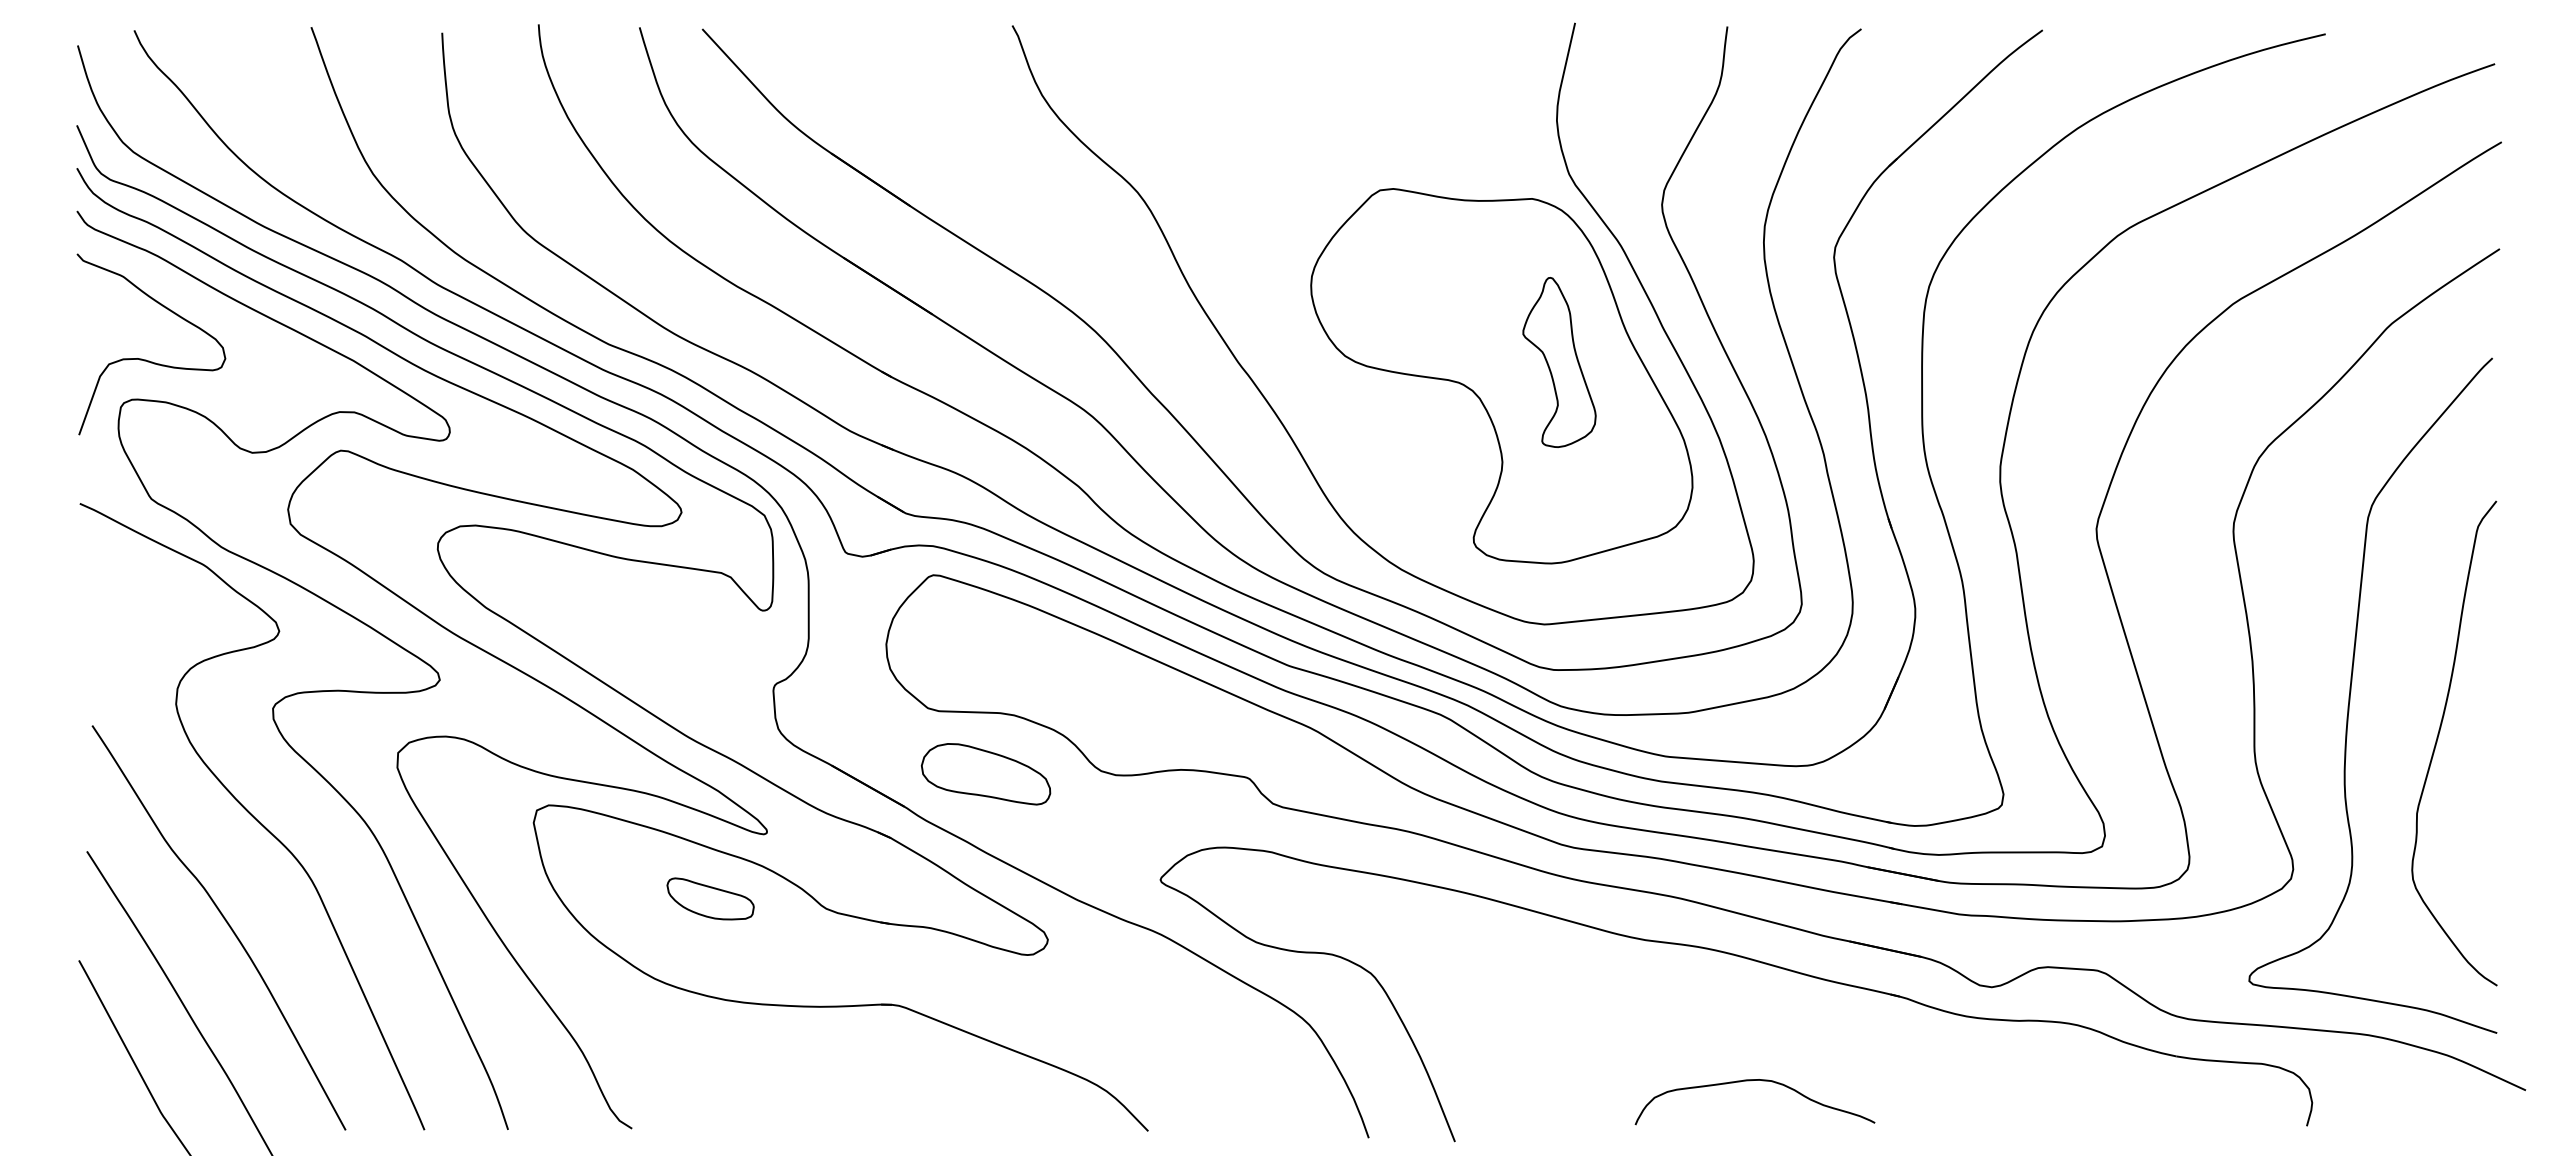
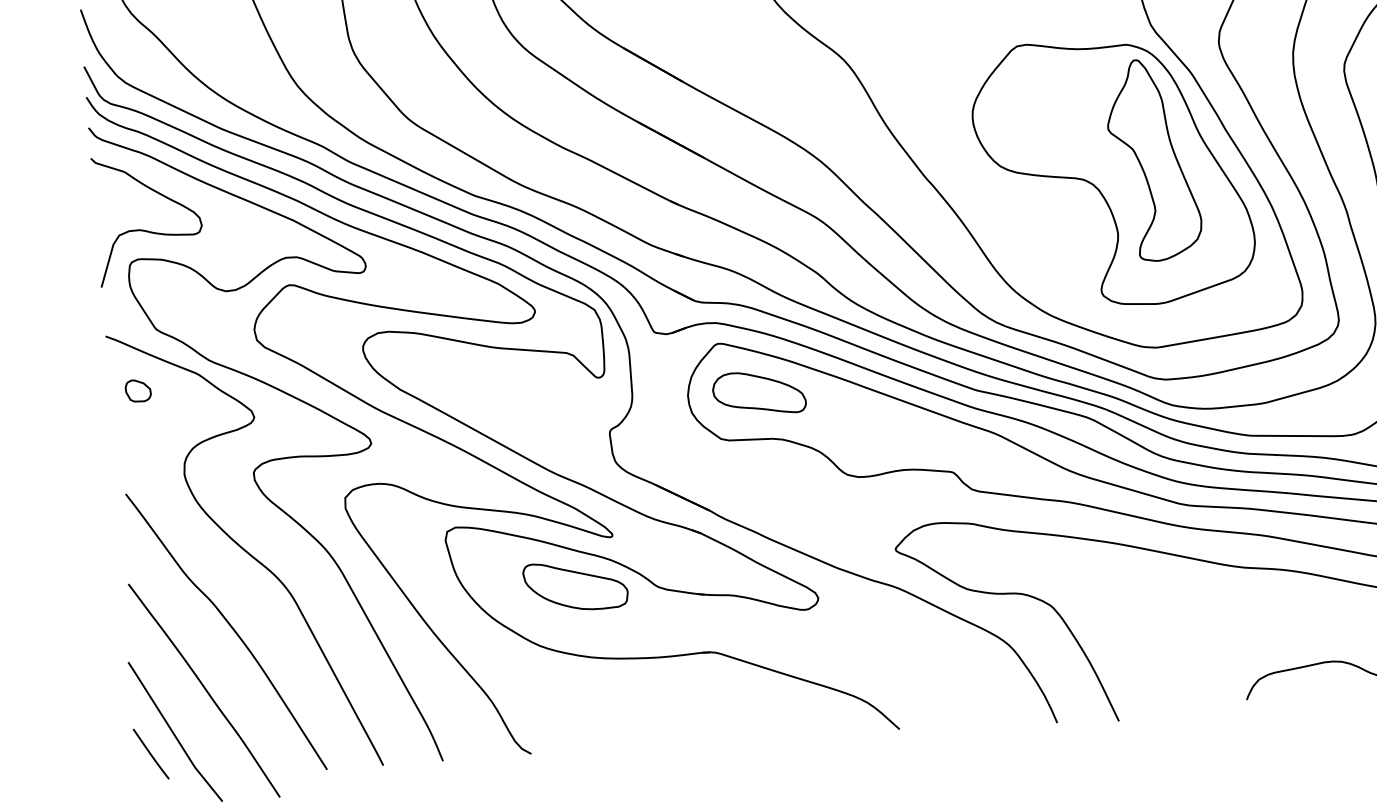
part: (1559, 362) -> (1153, 160), size x1.67
part: (119, 582) -> (137, 390), added
part: (985, 774) -> (758, 393), moved
part: (710, 898) -> (575, 585), size x1.67
line: (101, 1090) -> (150, 753), added

